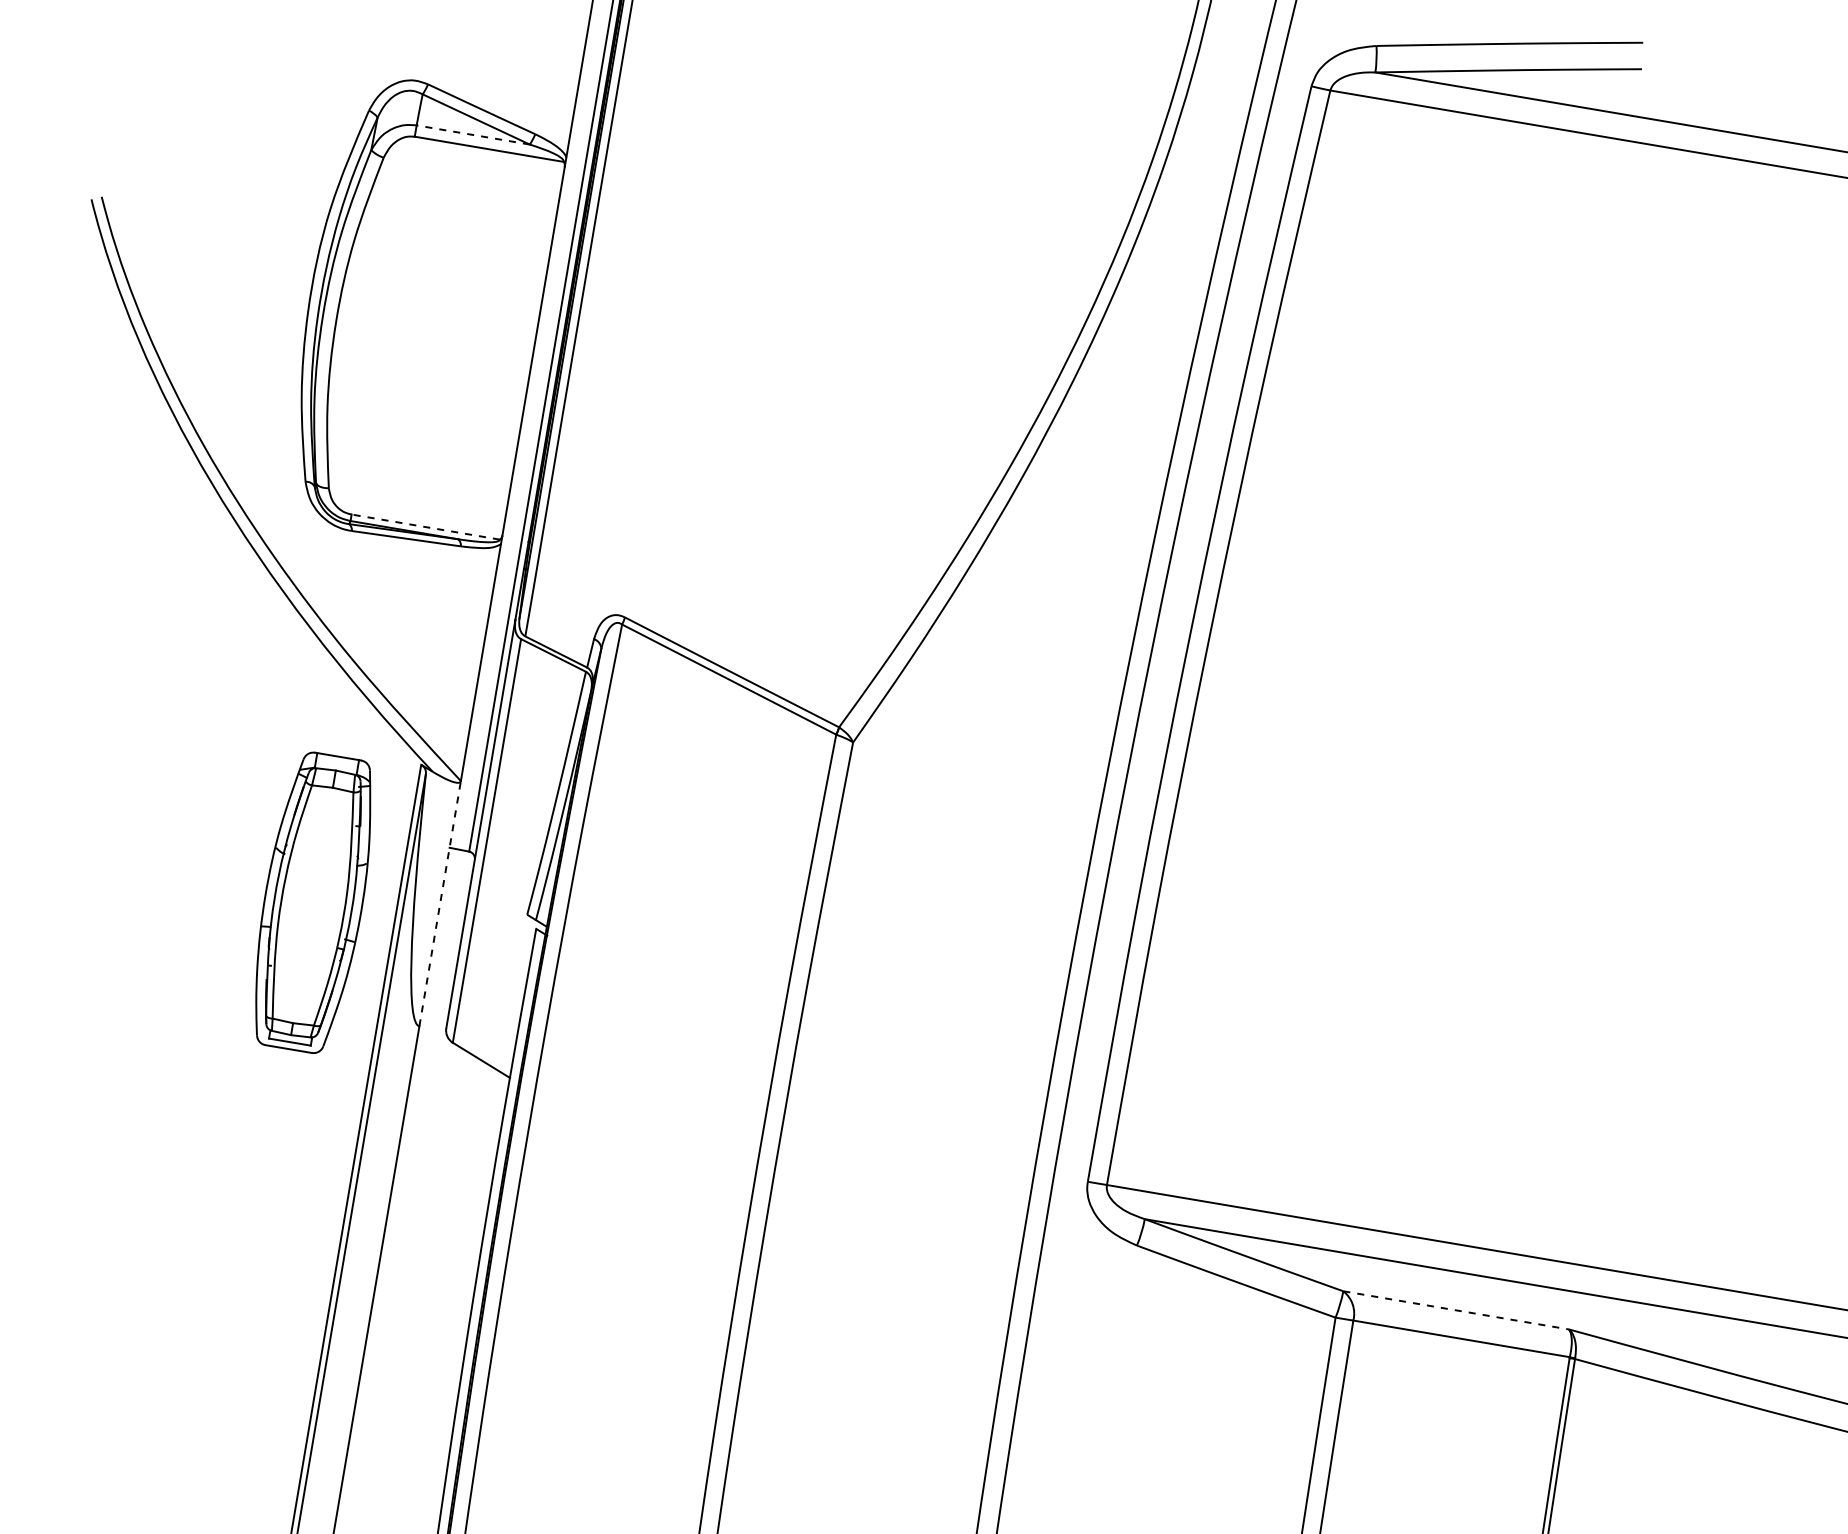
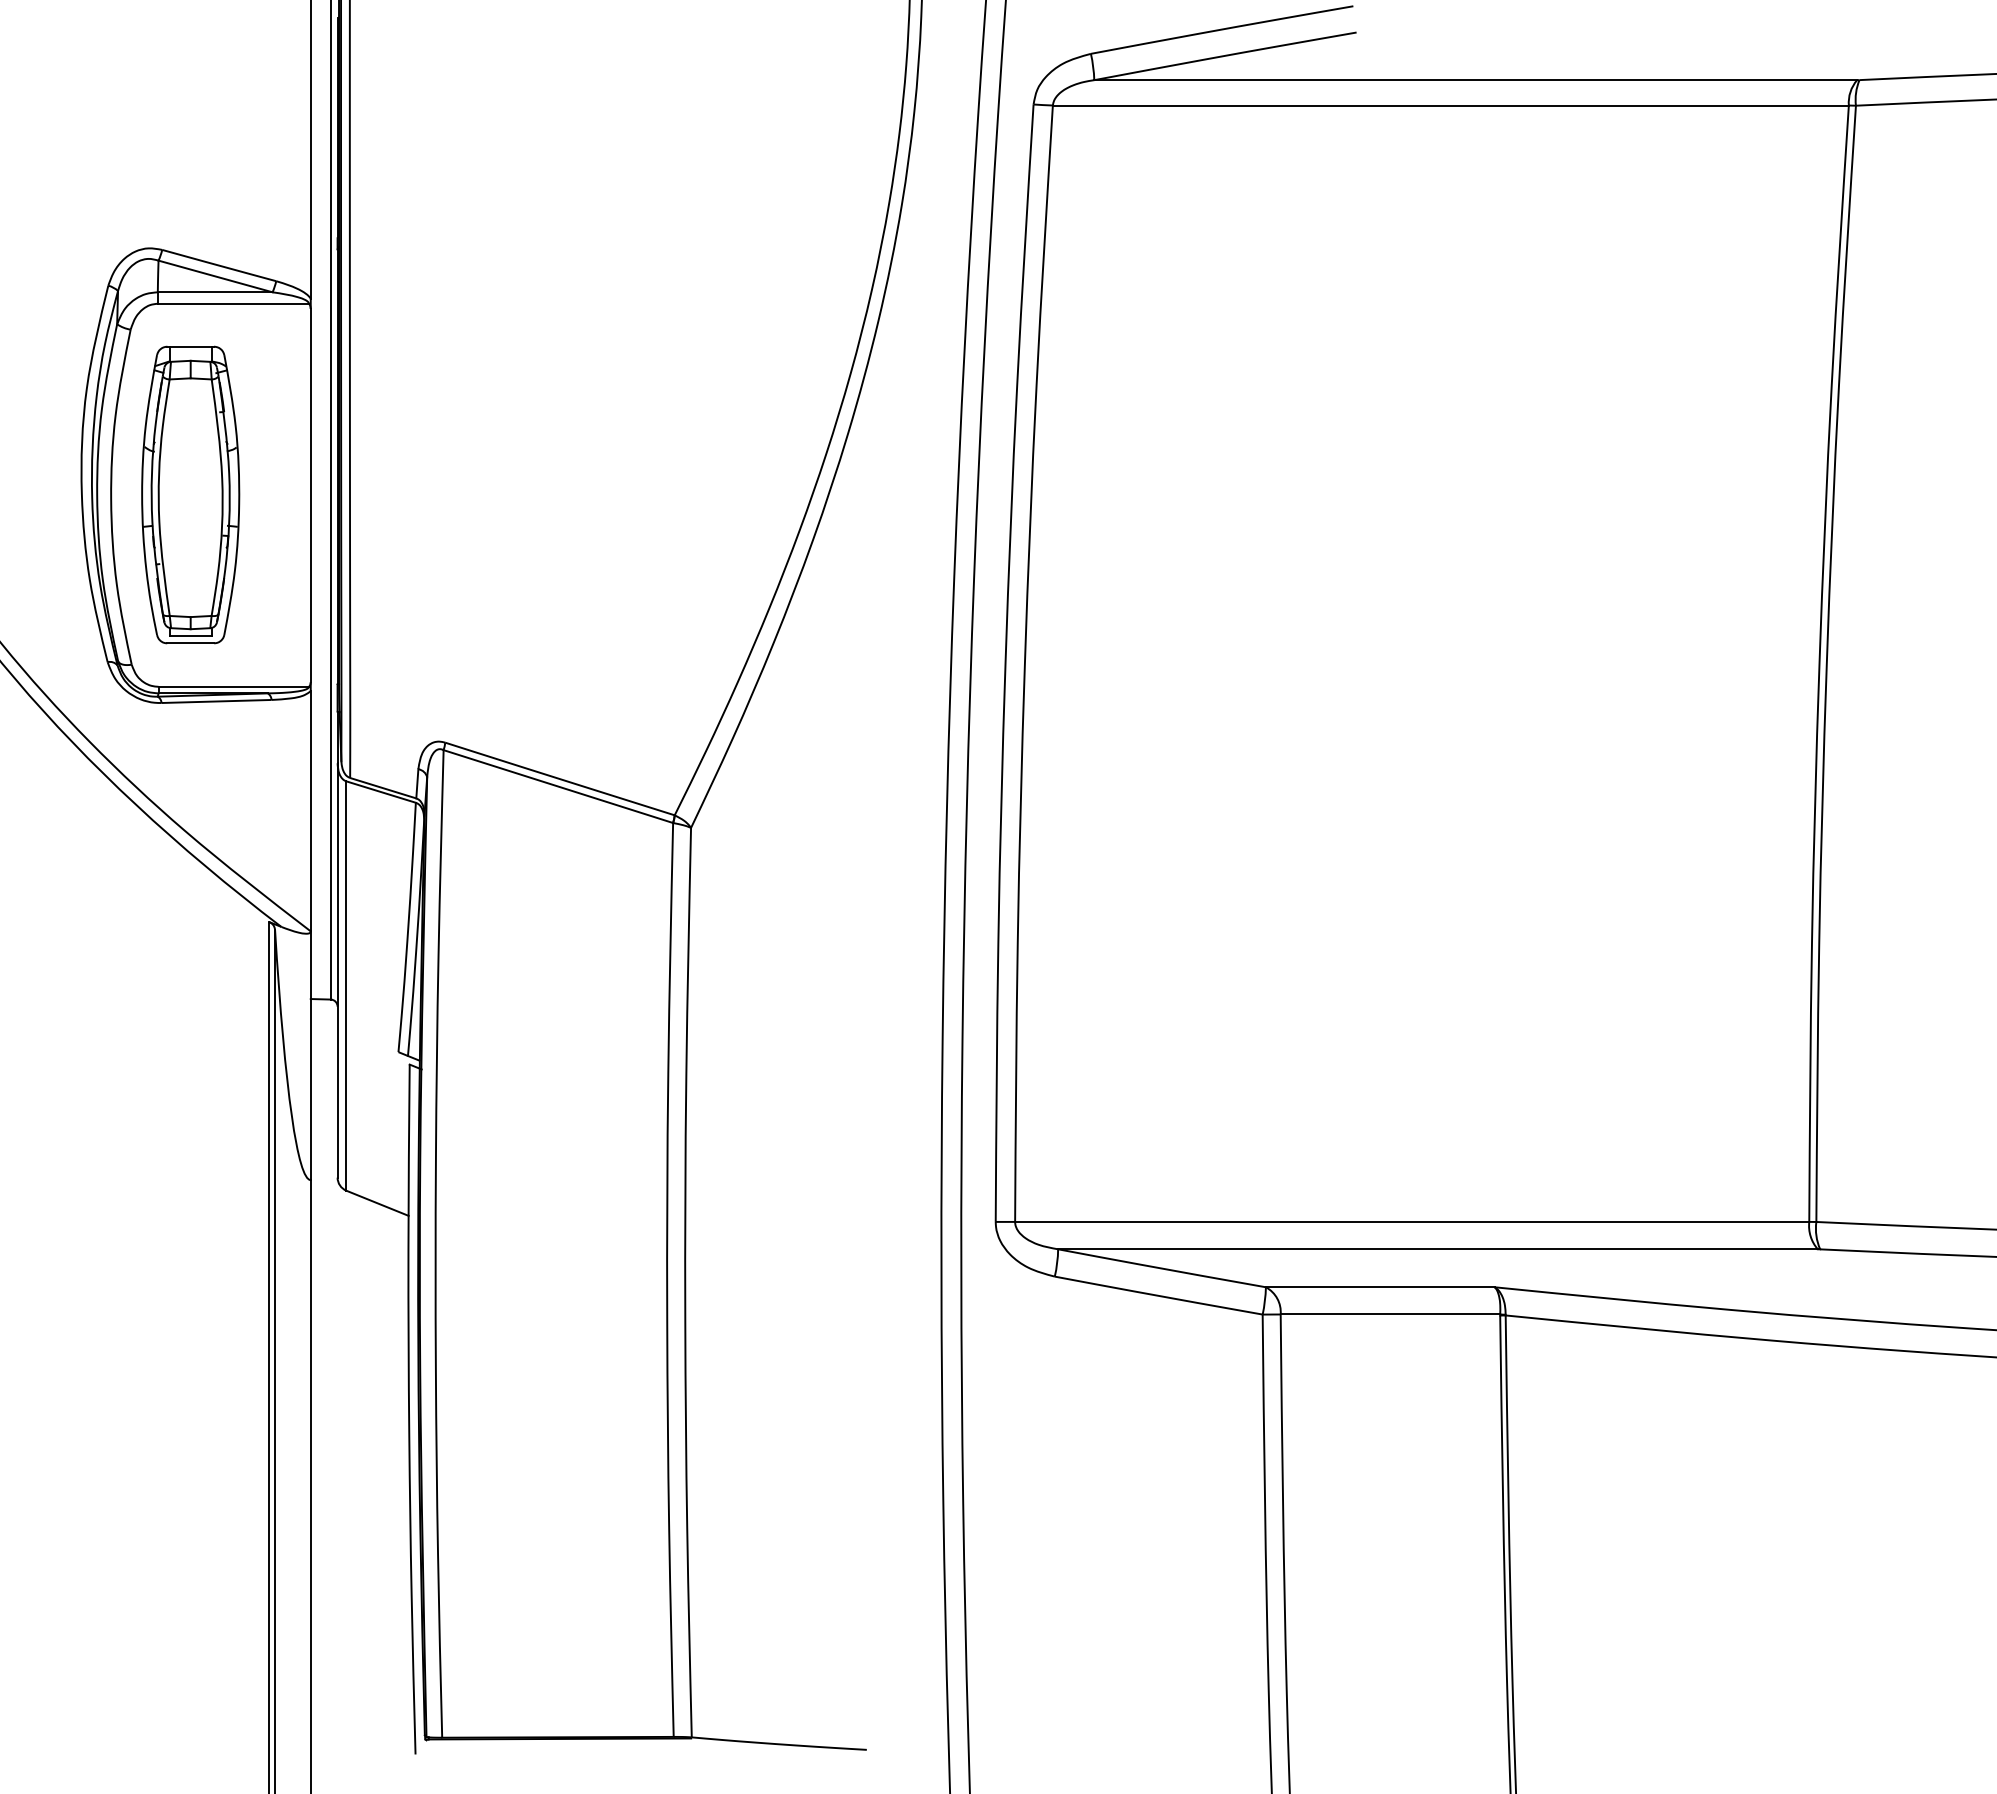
line: (472, 135) -> (214, 292), dashed -> solid
line: (425, 526) -> (233, 686), dashed -> solid
part: (313, 902) -> (190, 494), moved
line: (439, 903) -> (310, 1055), dashed -> solid
line: (1456, 1310) -> (1380, 1287), dashed -> solid

